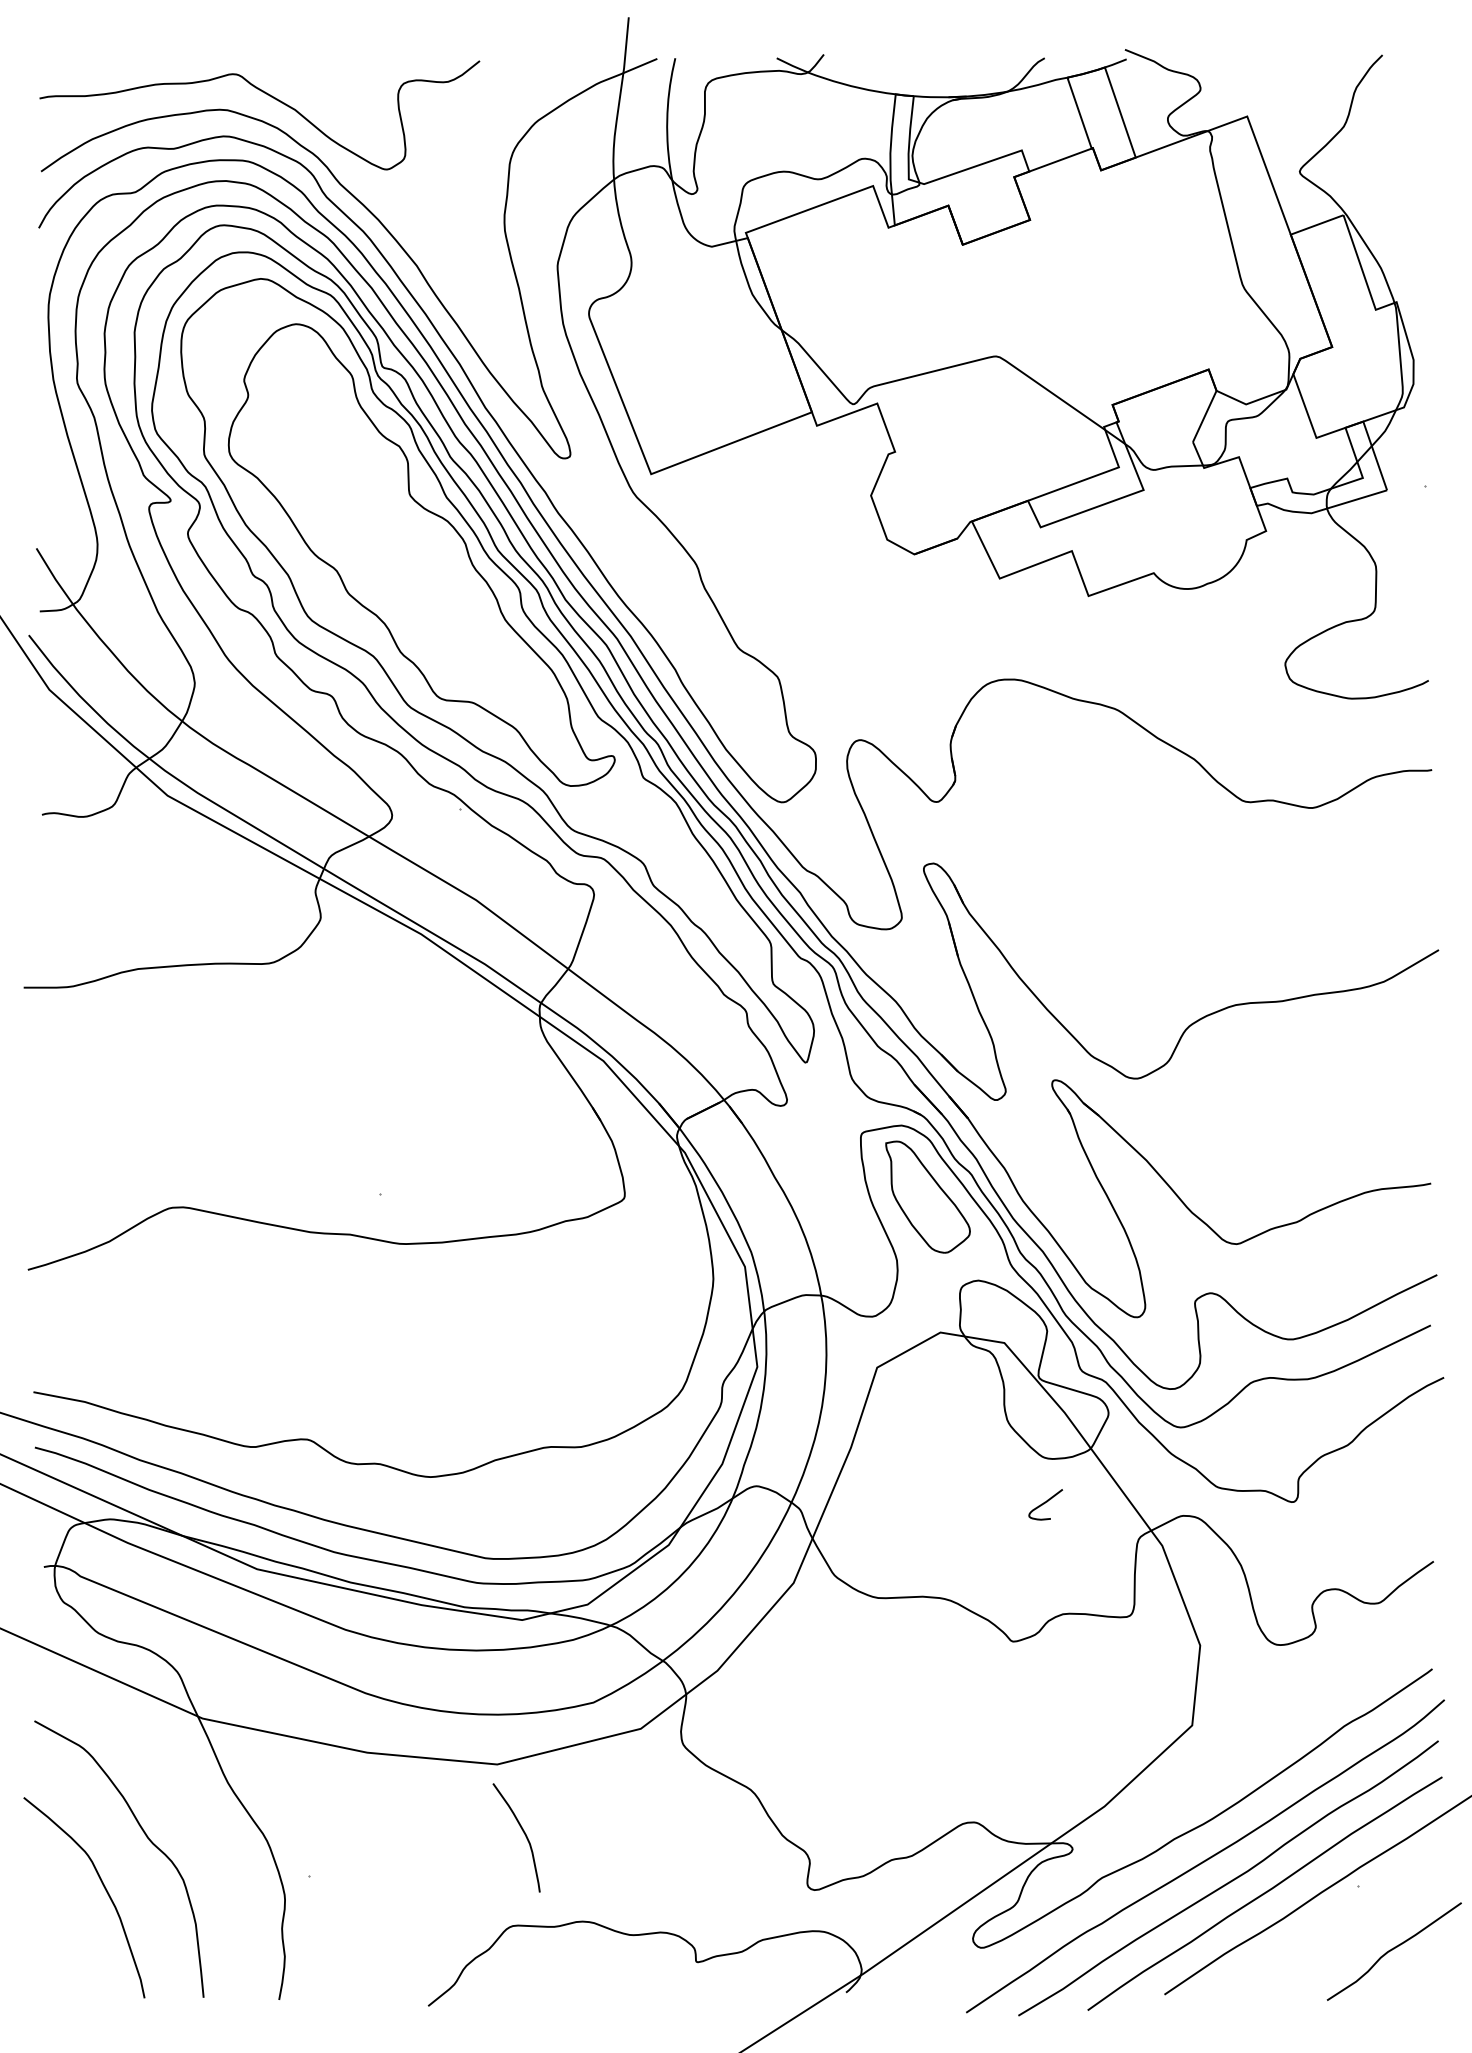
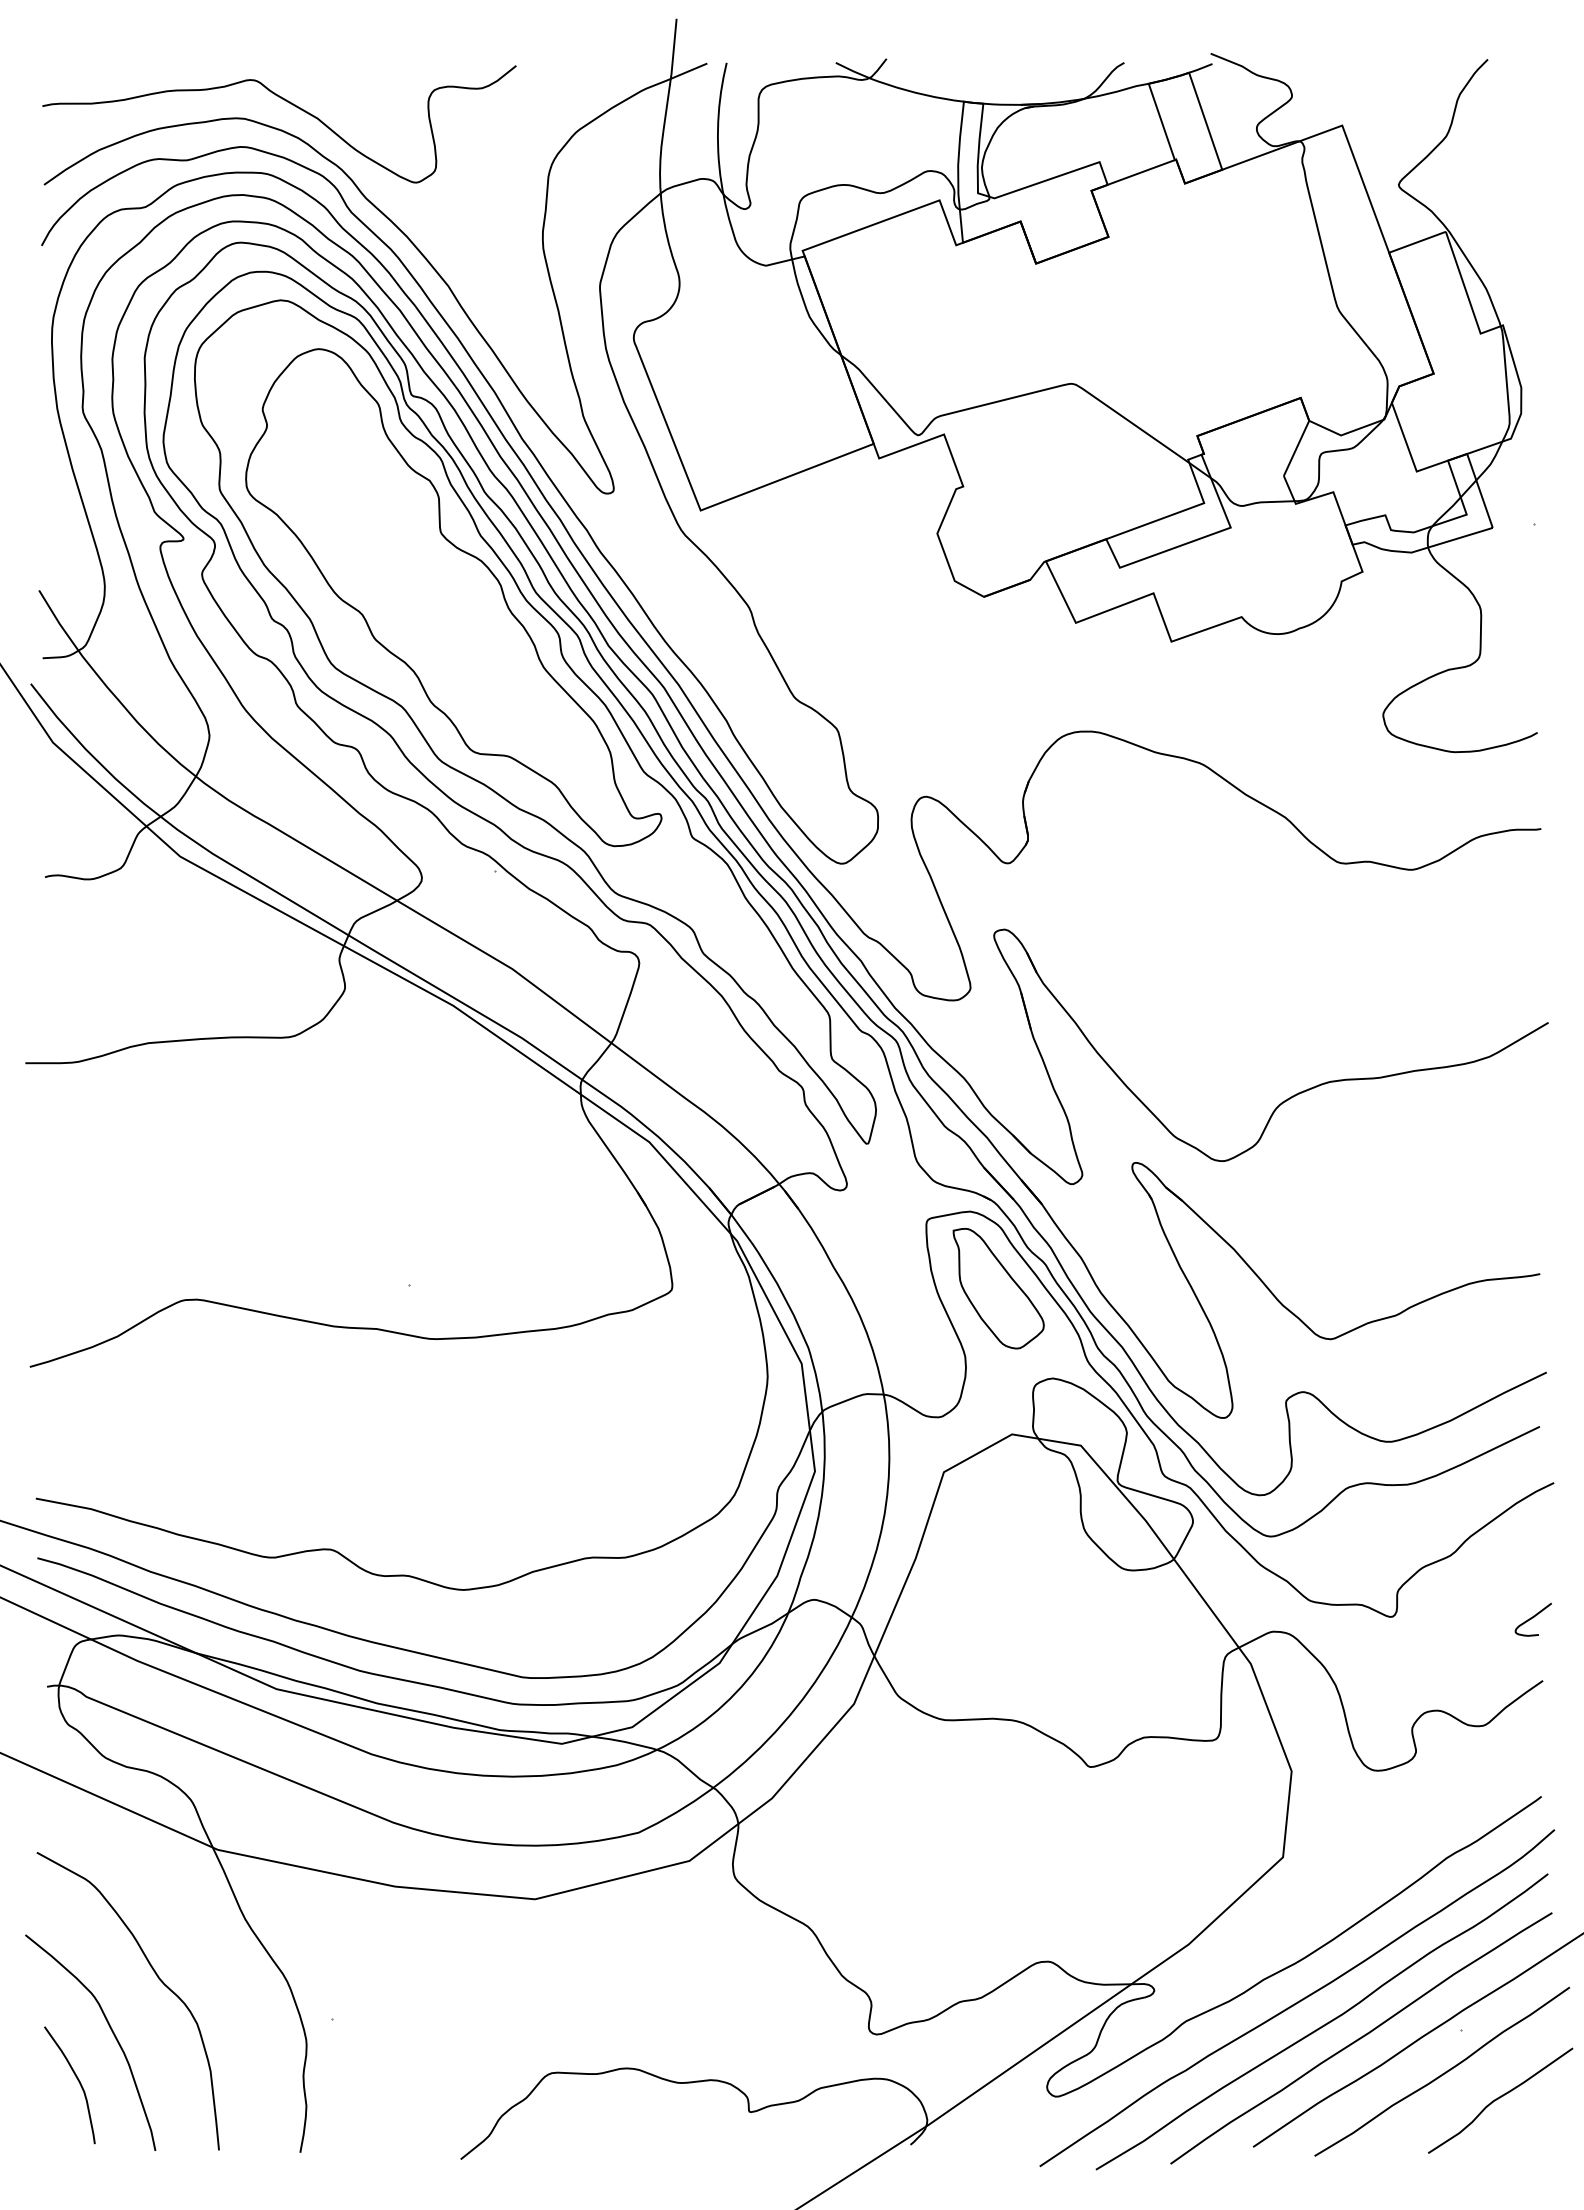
curve: (1044, 1503) -> (1532, 1618), moved
curve: (523, 1833) -> (77, 2080), moved
curve: (1340, 1926) -> (1442, 2073), added

